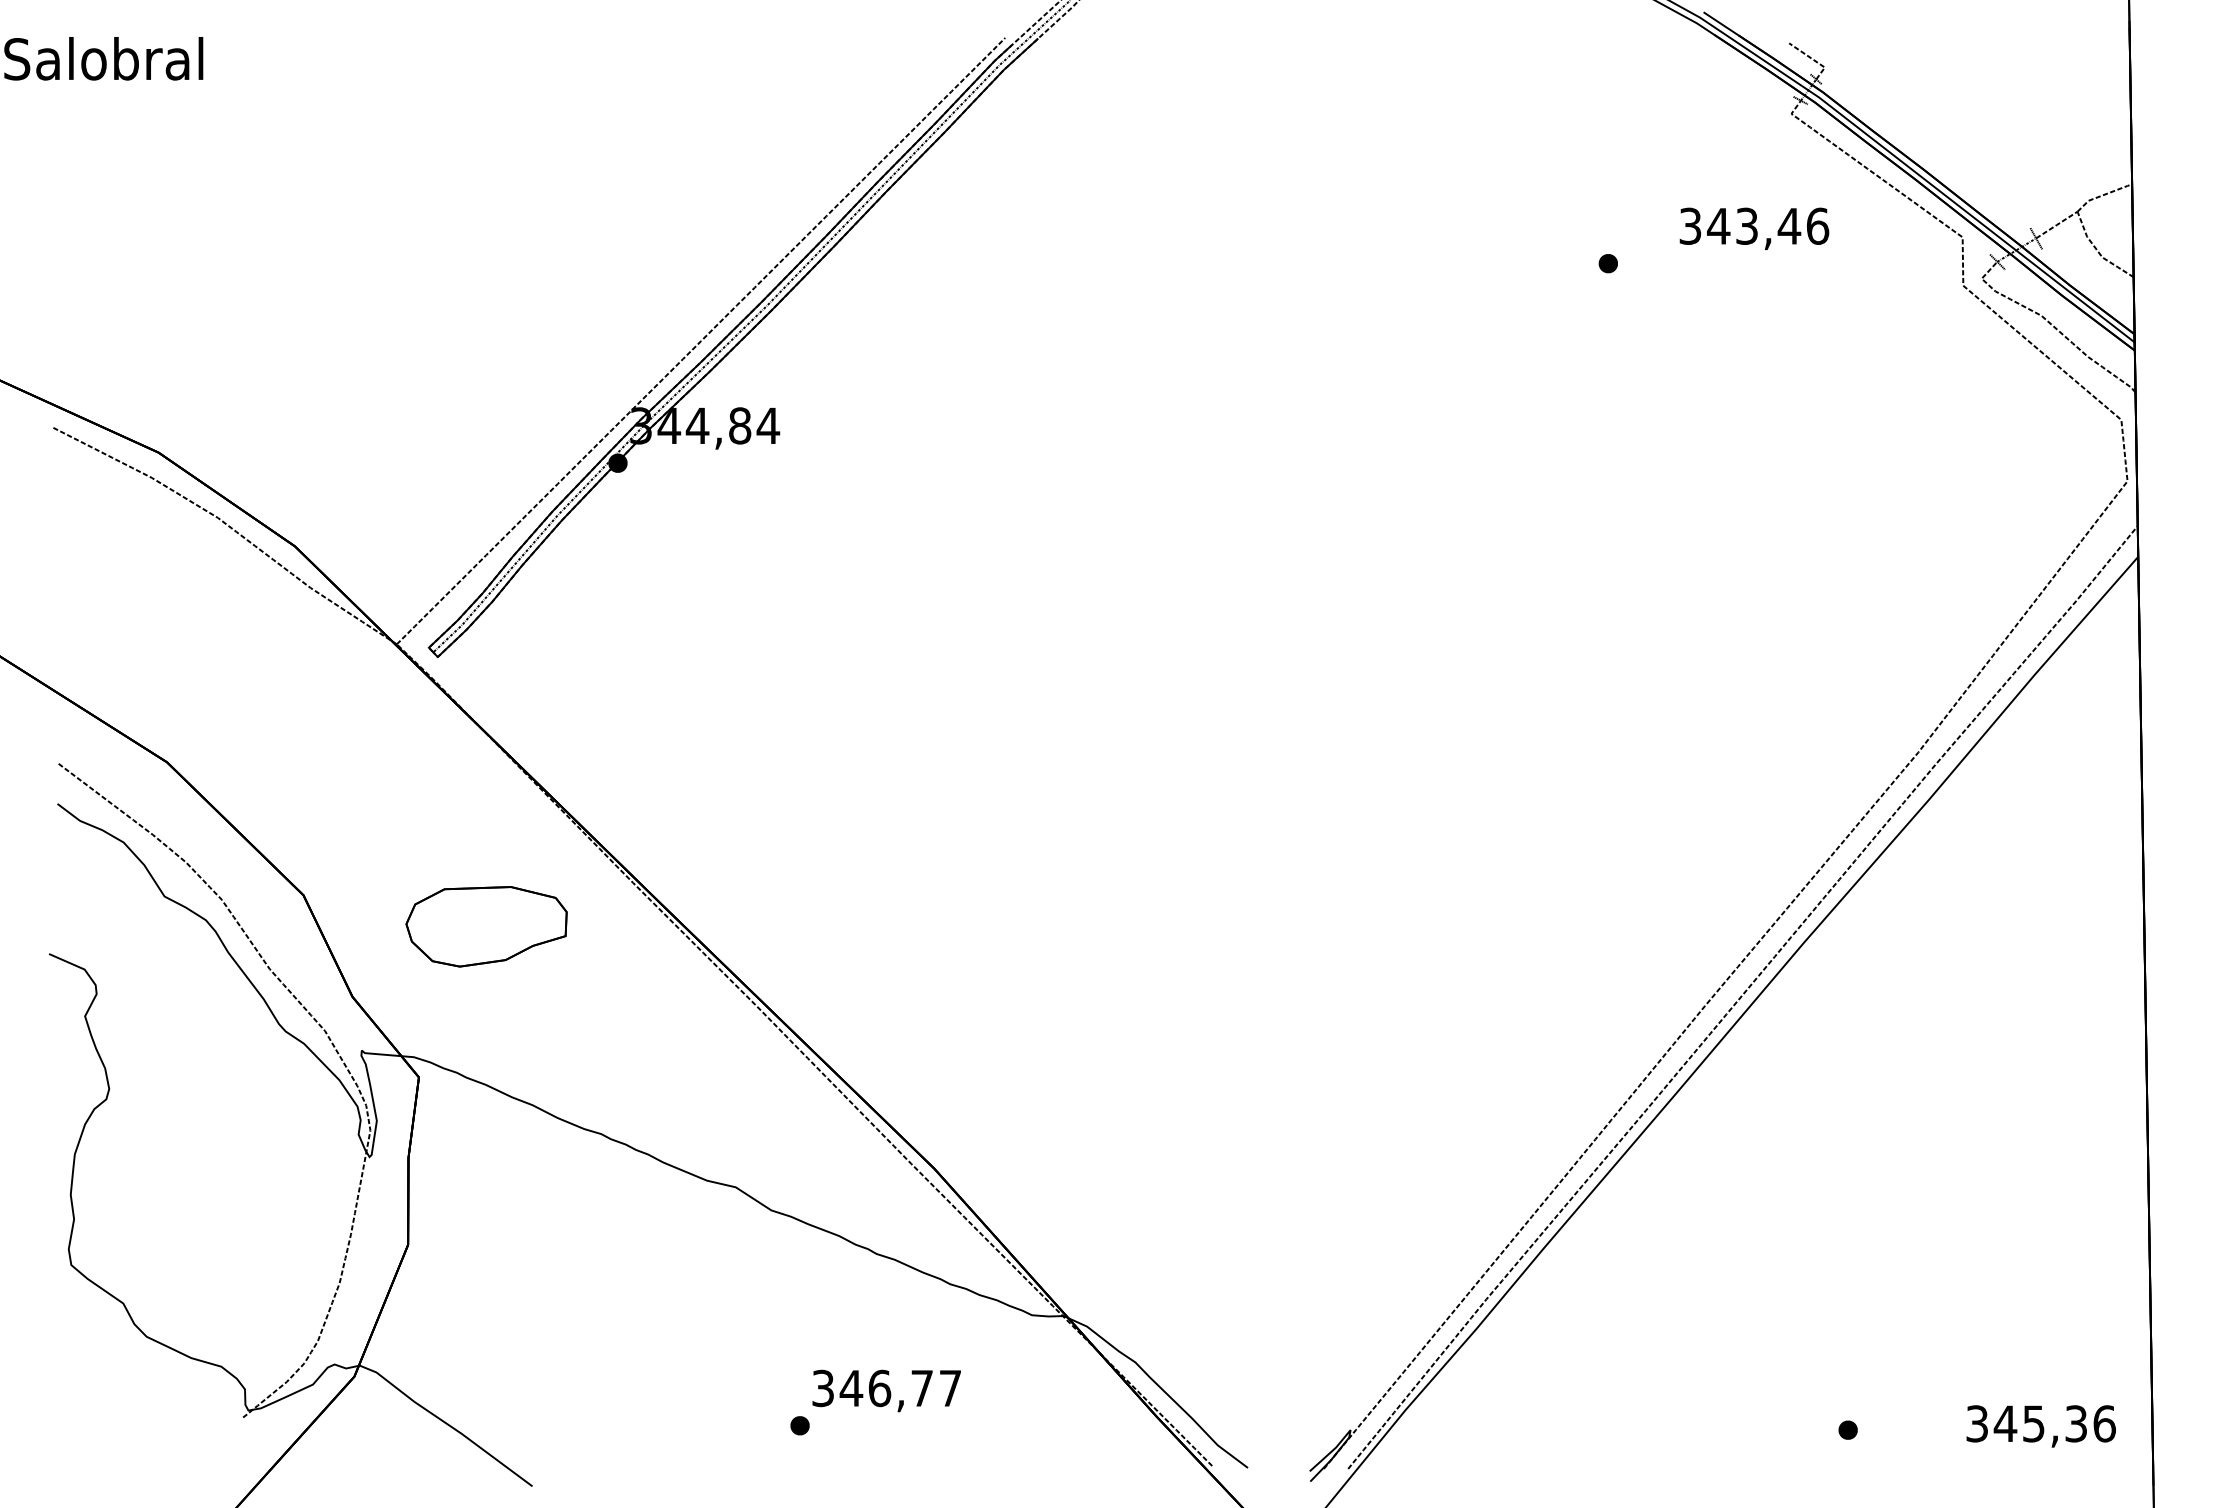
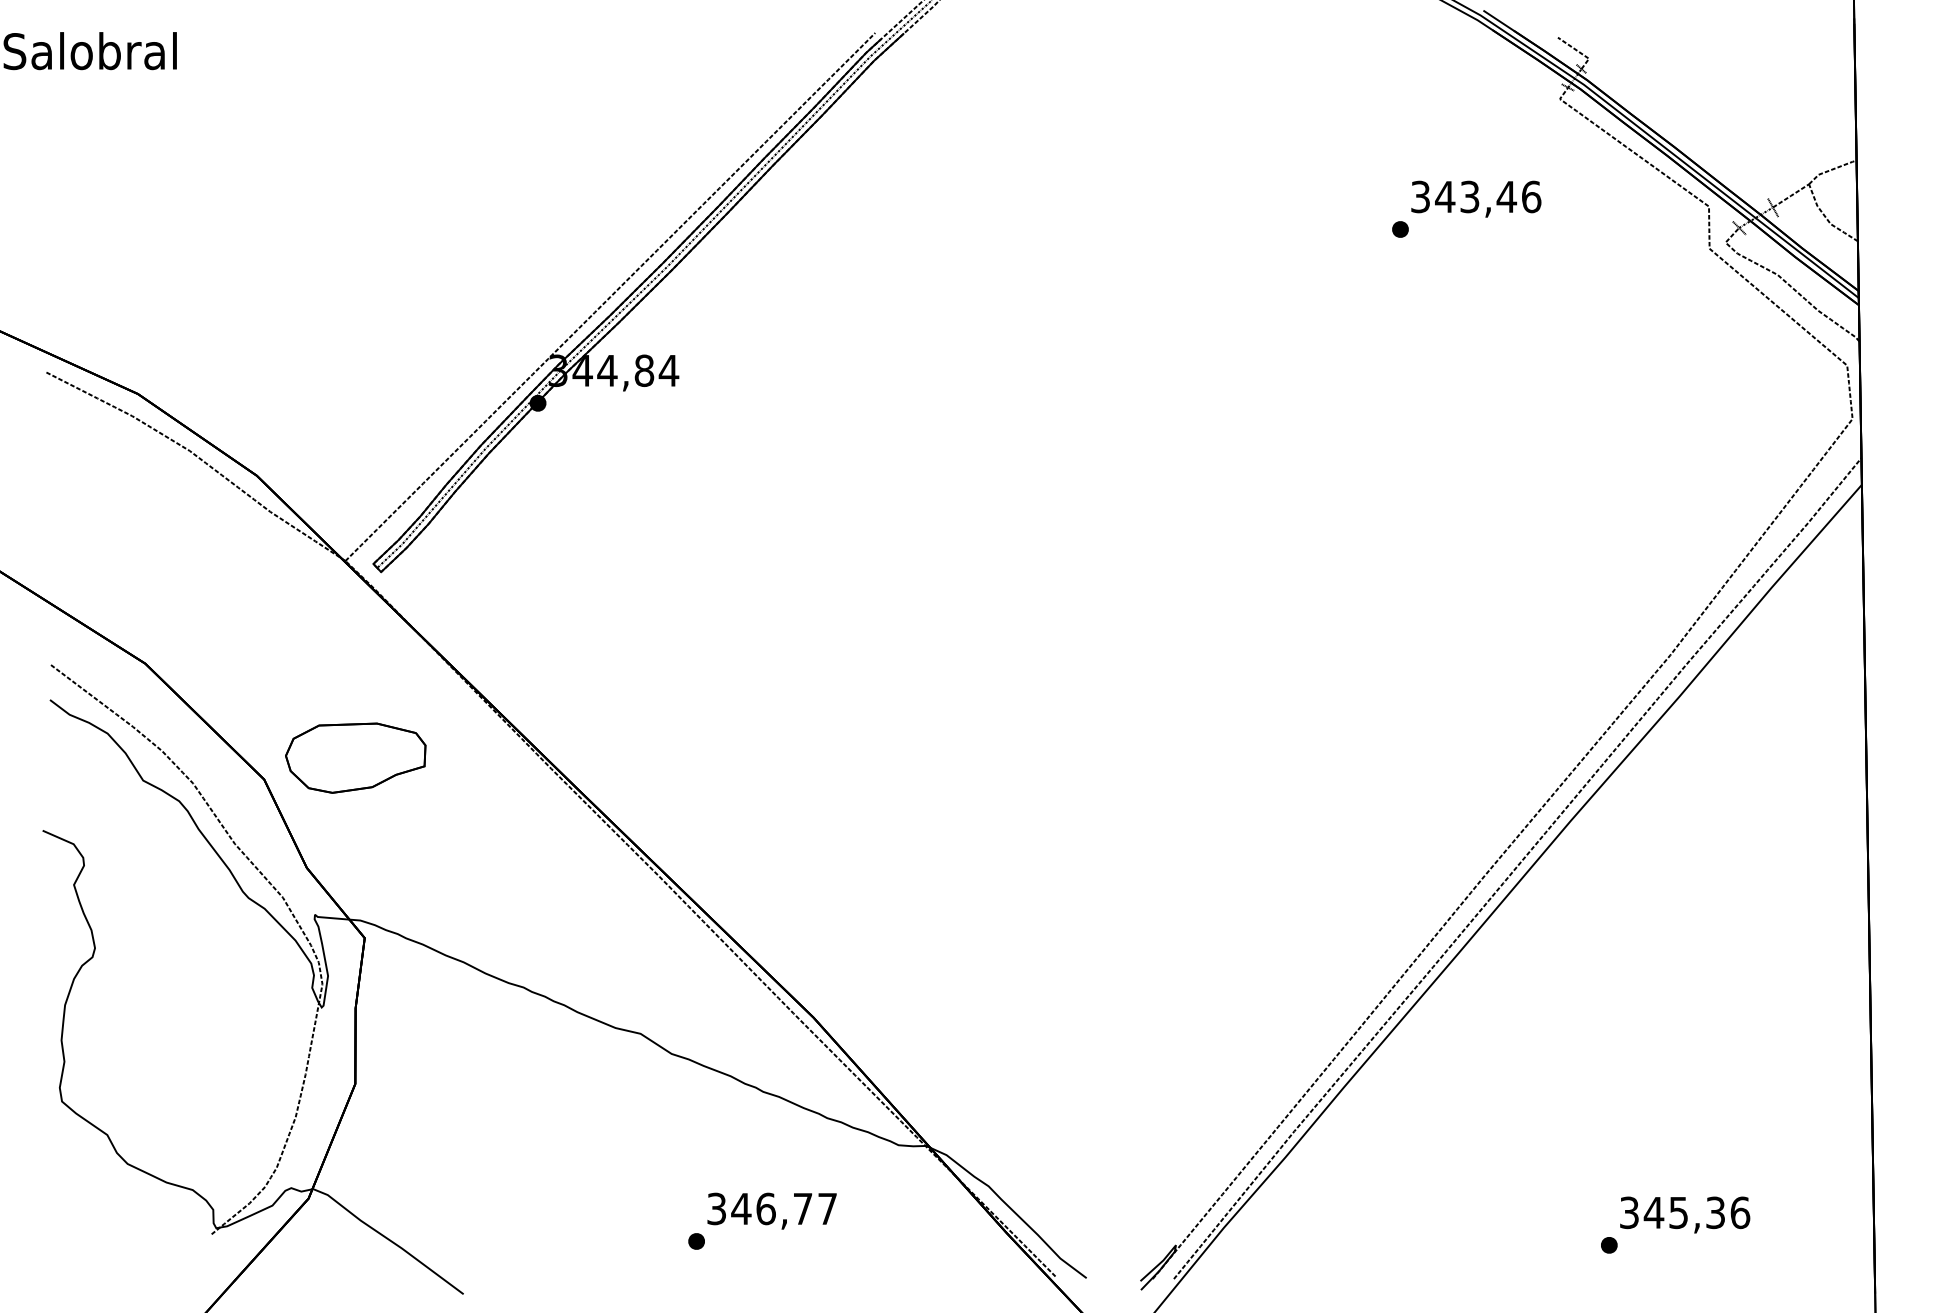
text: (1754, 228) -> (1476, 198), moved
part: (486, 926) -> (355, 757), moved
text: (2040, 1426) -> (1684, 1215), moved

